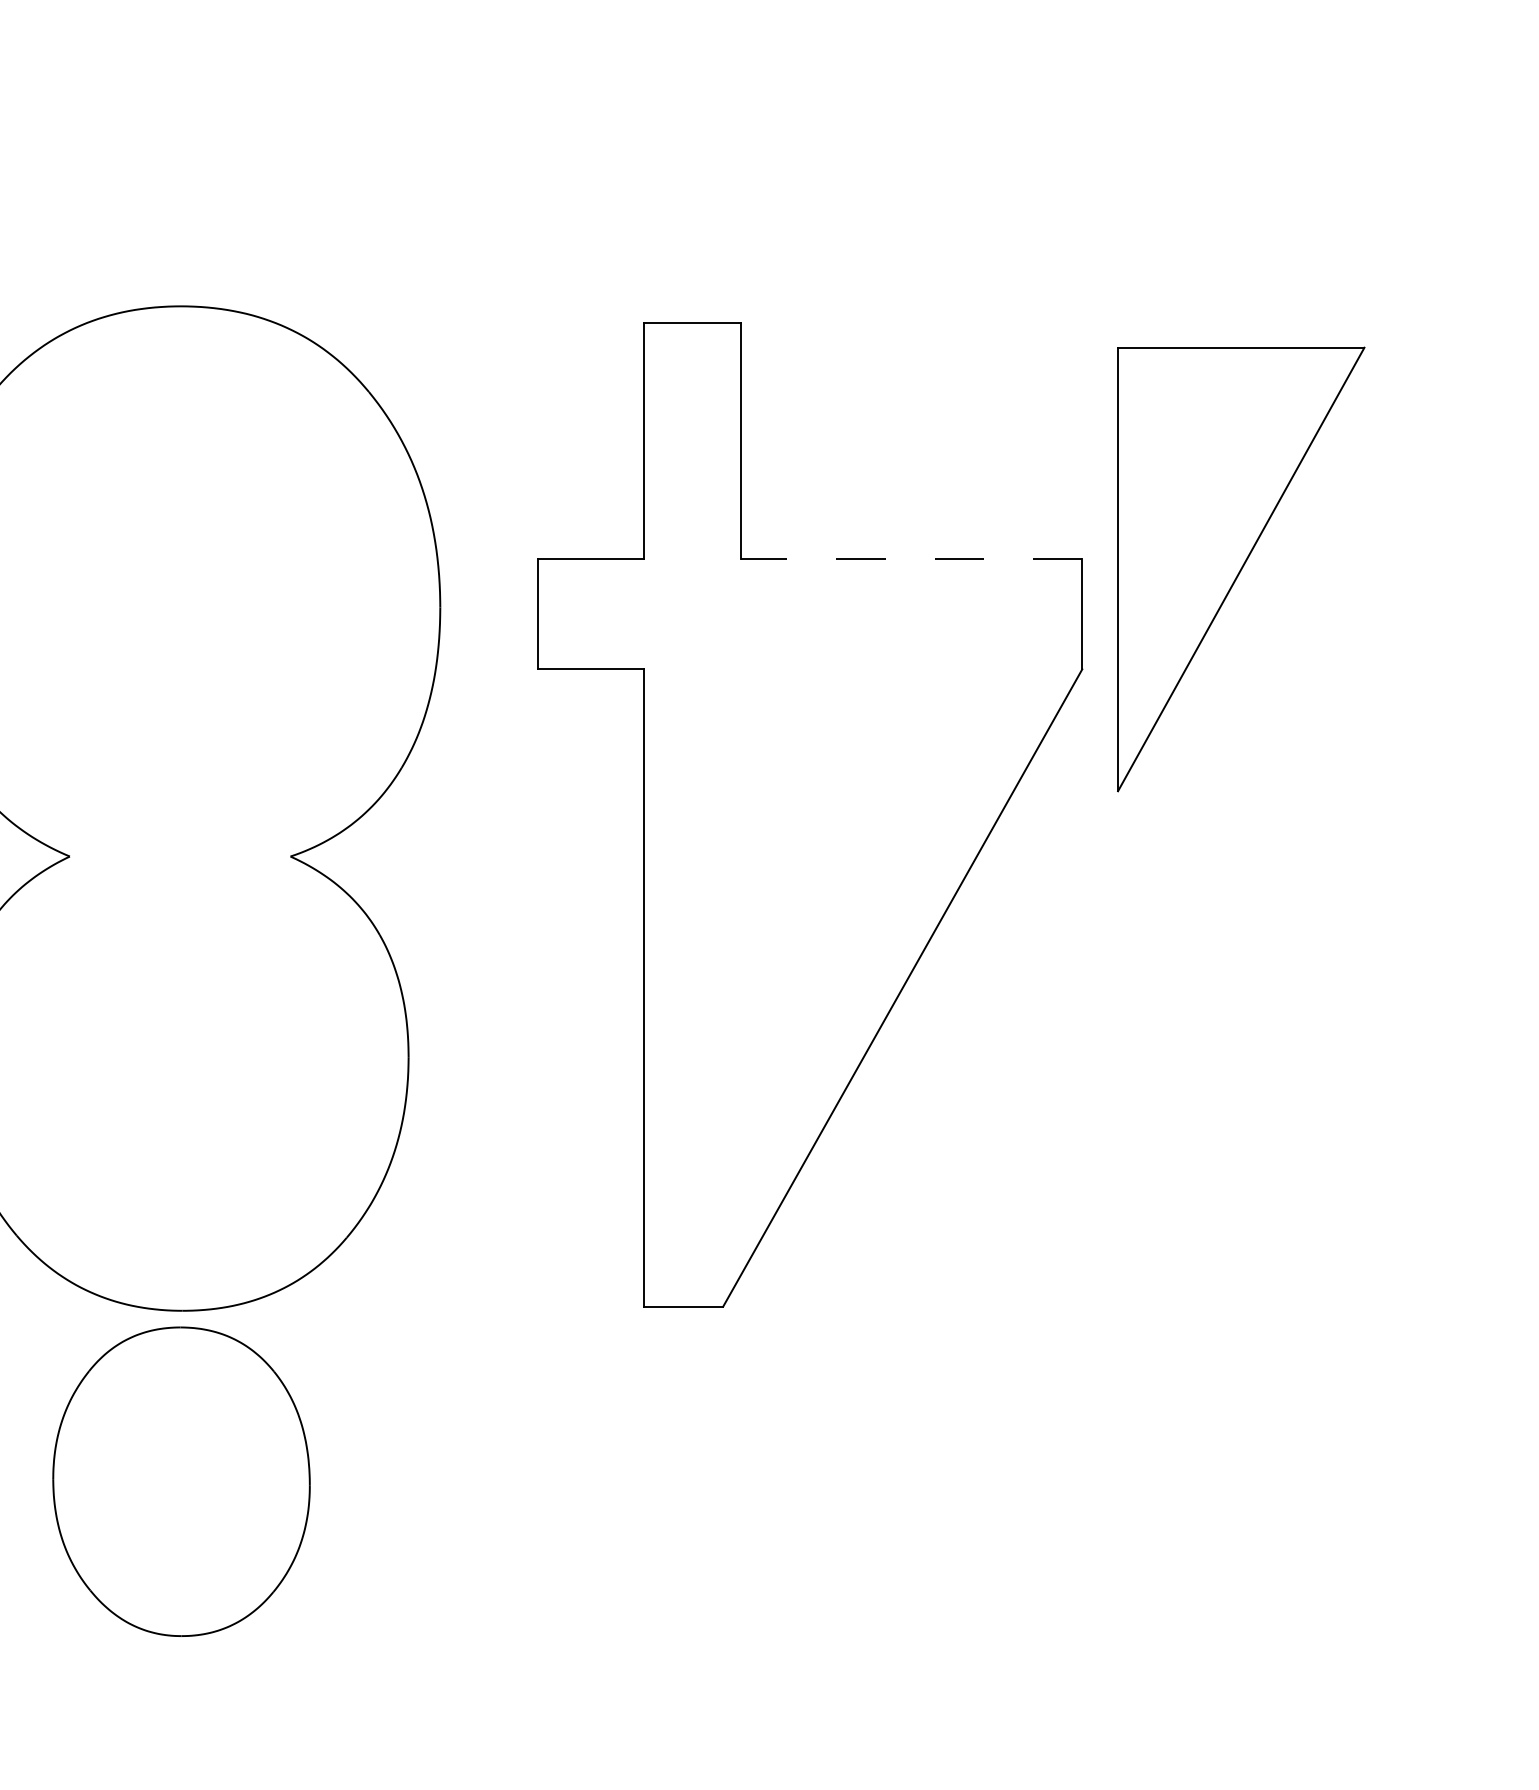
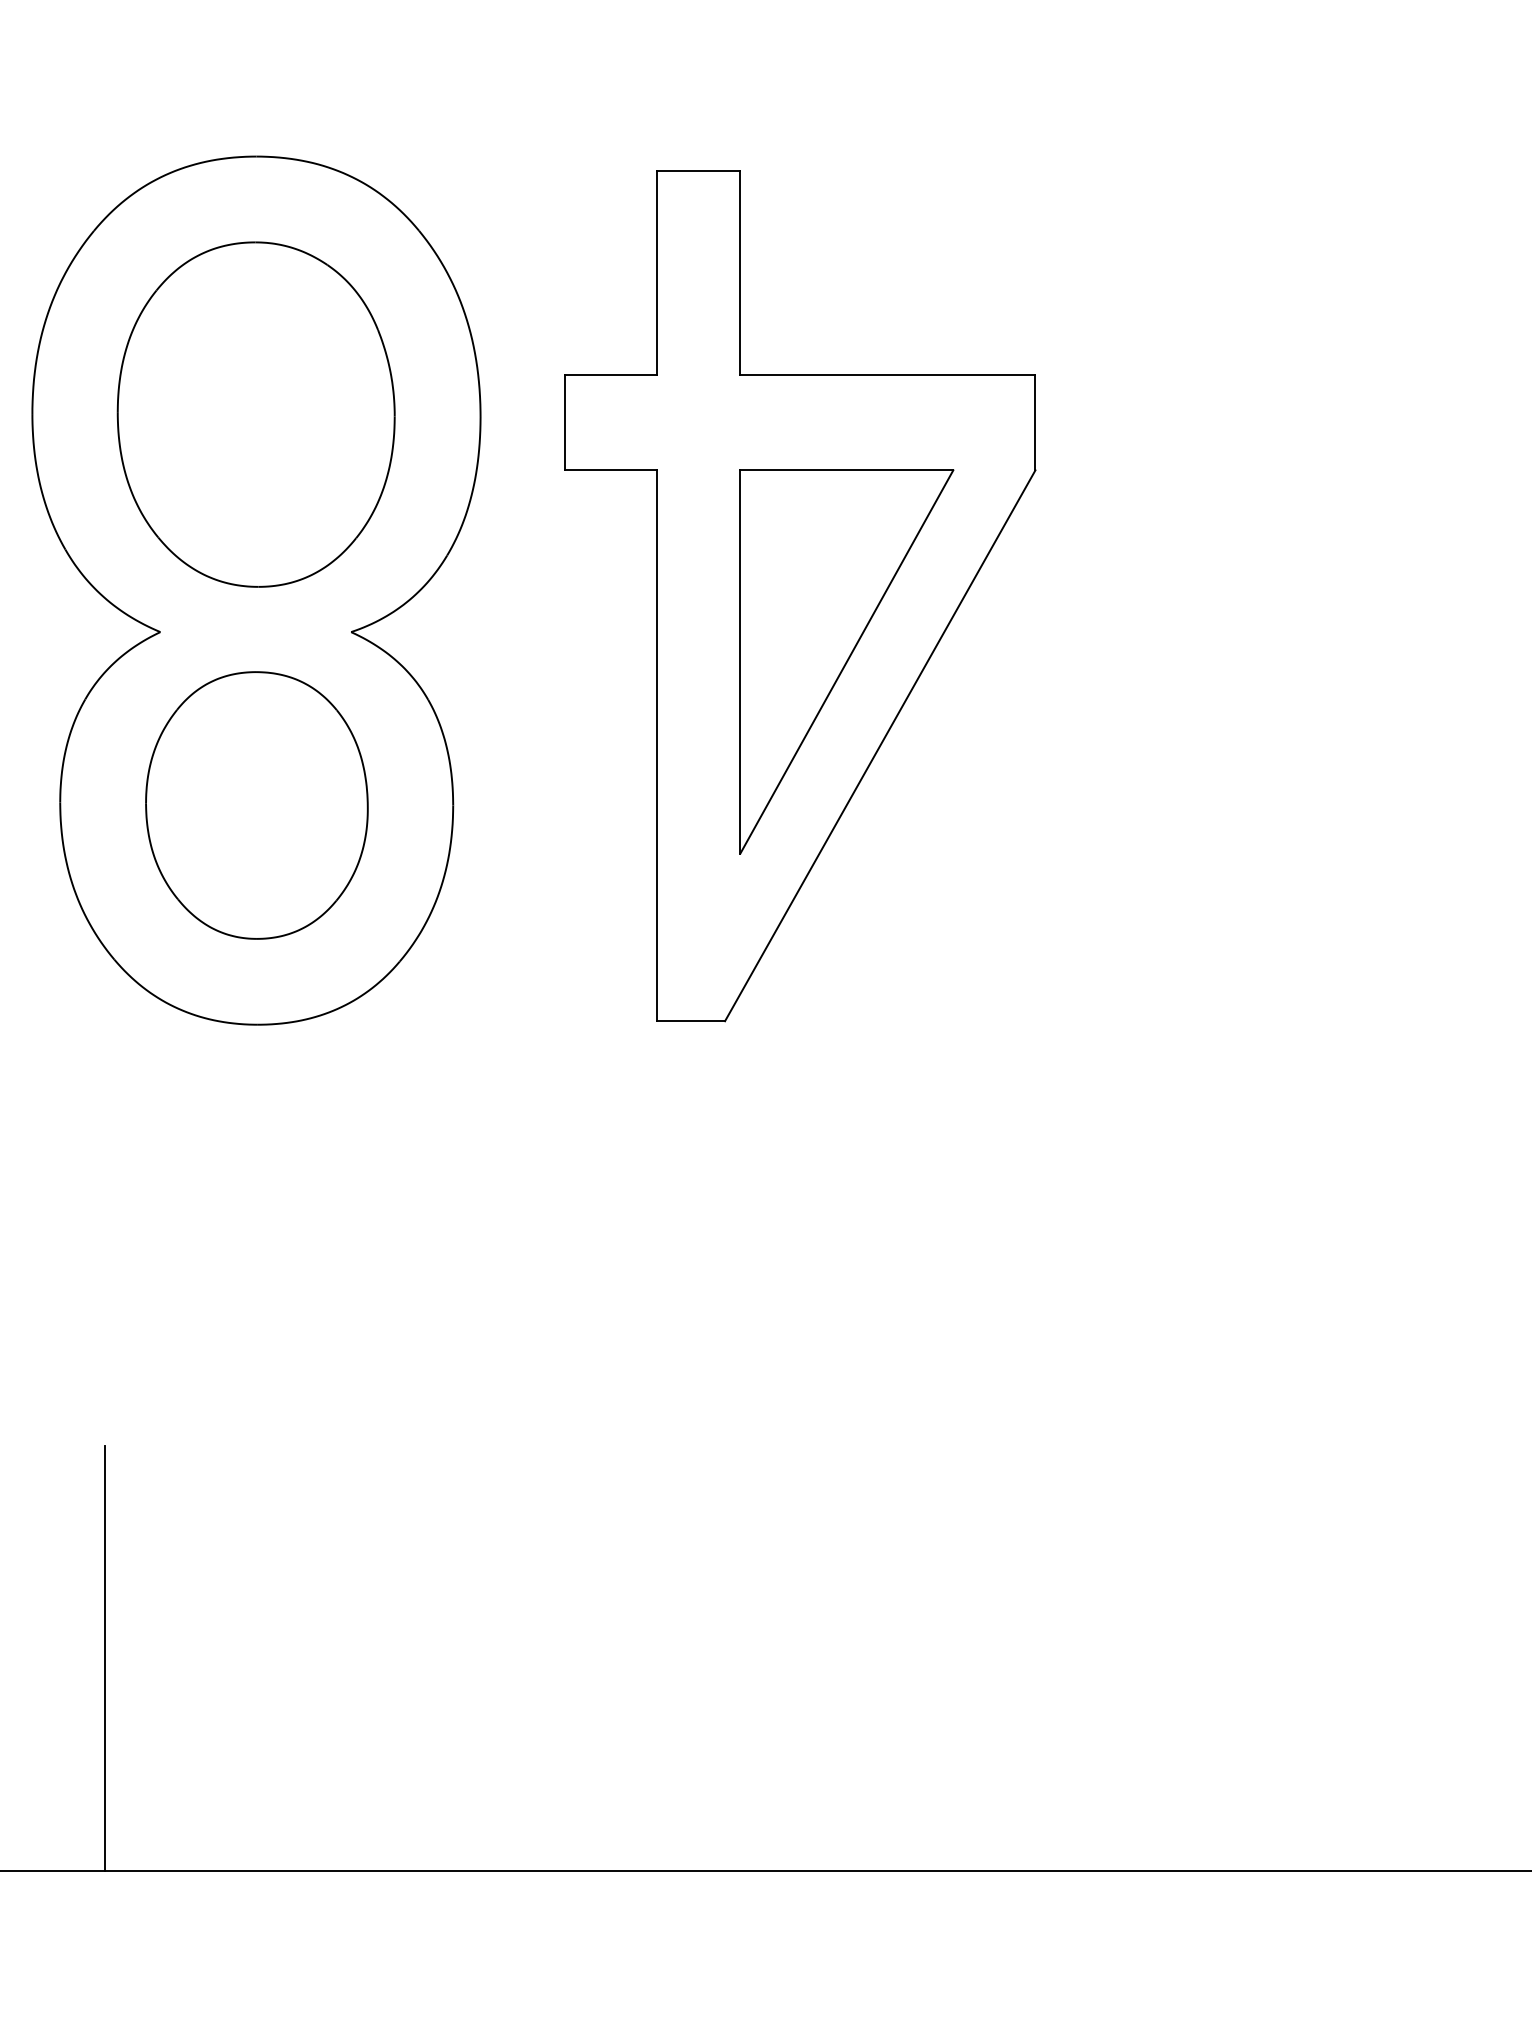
line: (911, 558) -> (887, 374), dashed -> solid
part: (1240, 568) -> (846, 661), moved
part: (179, 604) -> (255, 414), added
part: (181, 1481) -> (256, 805), moved

